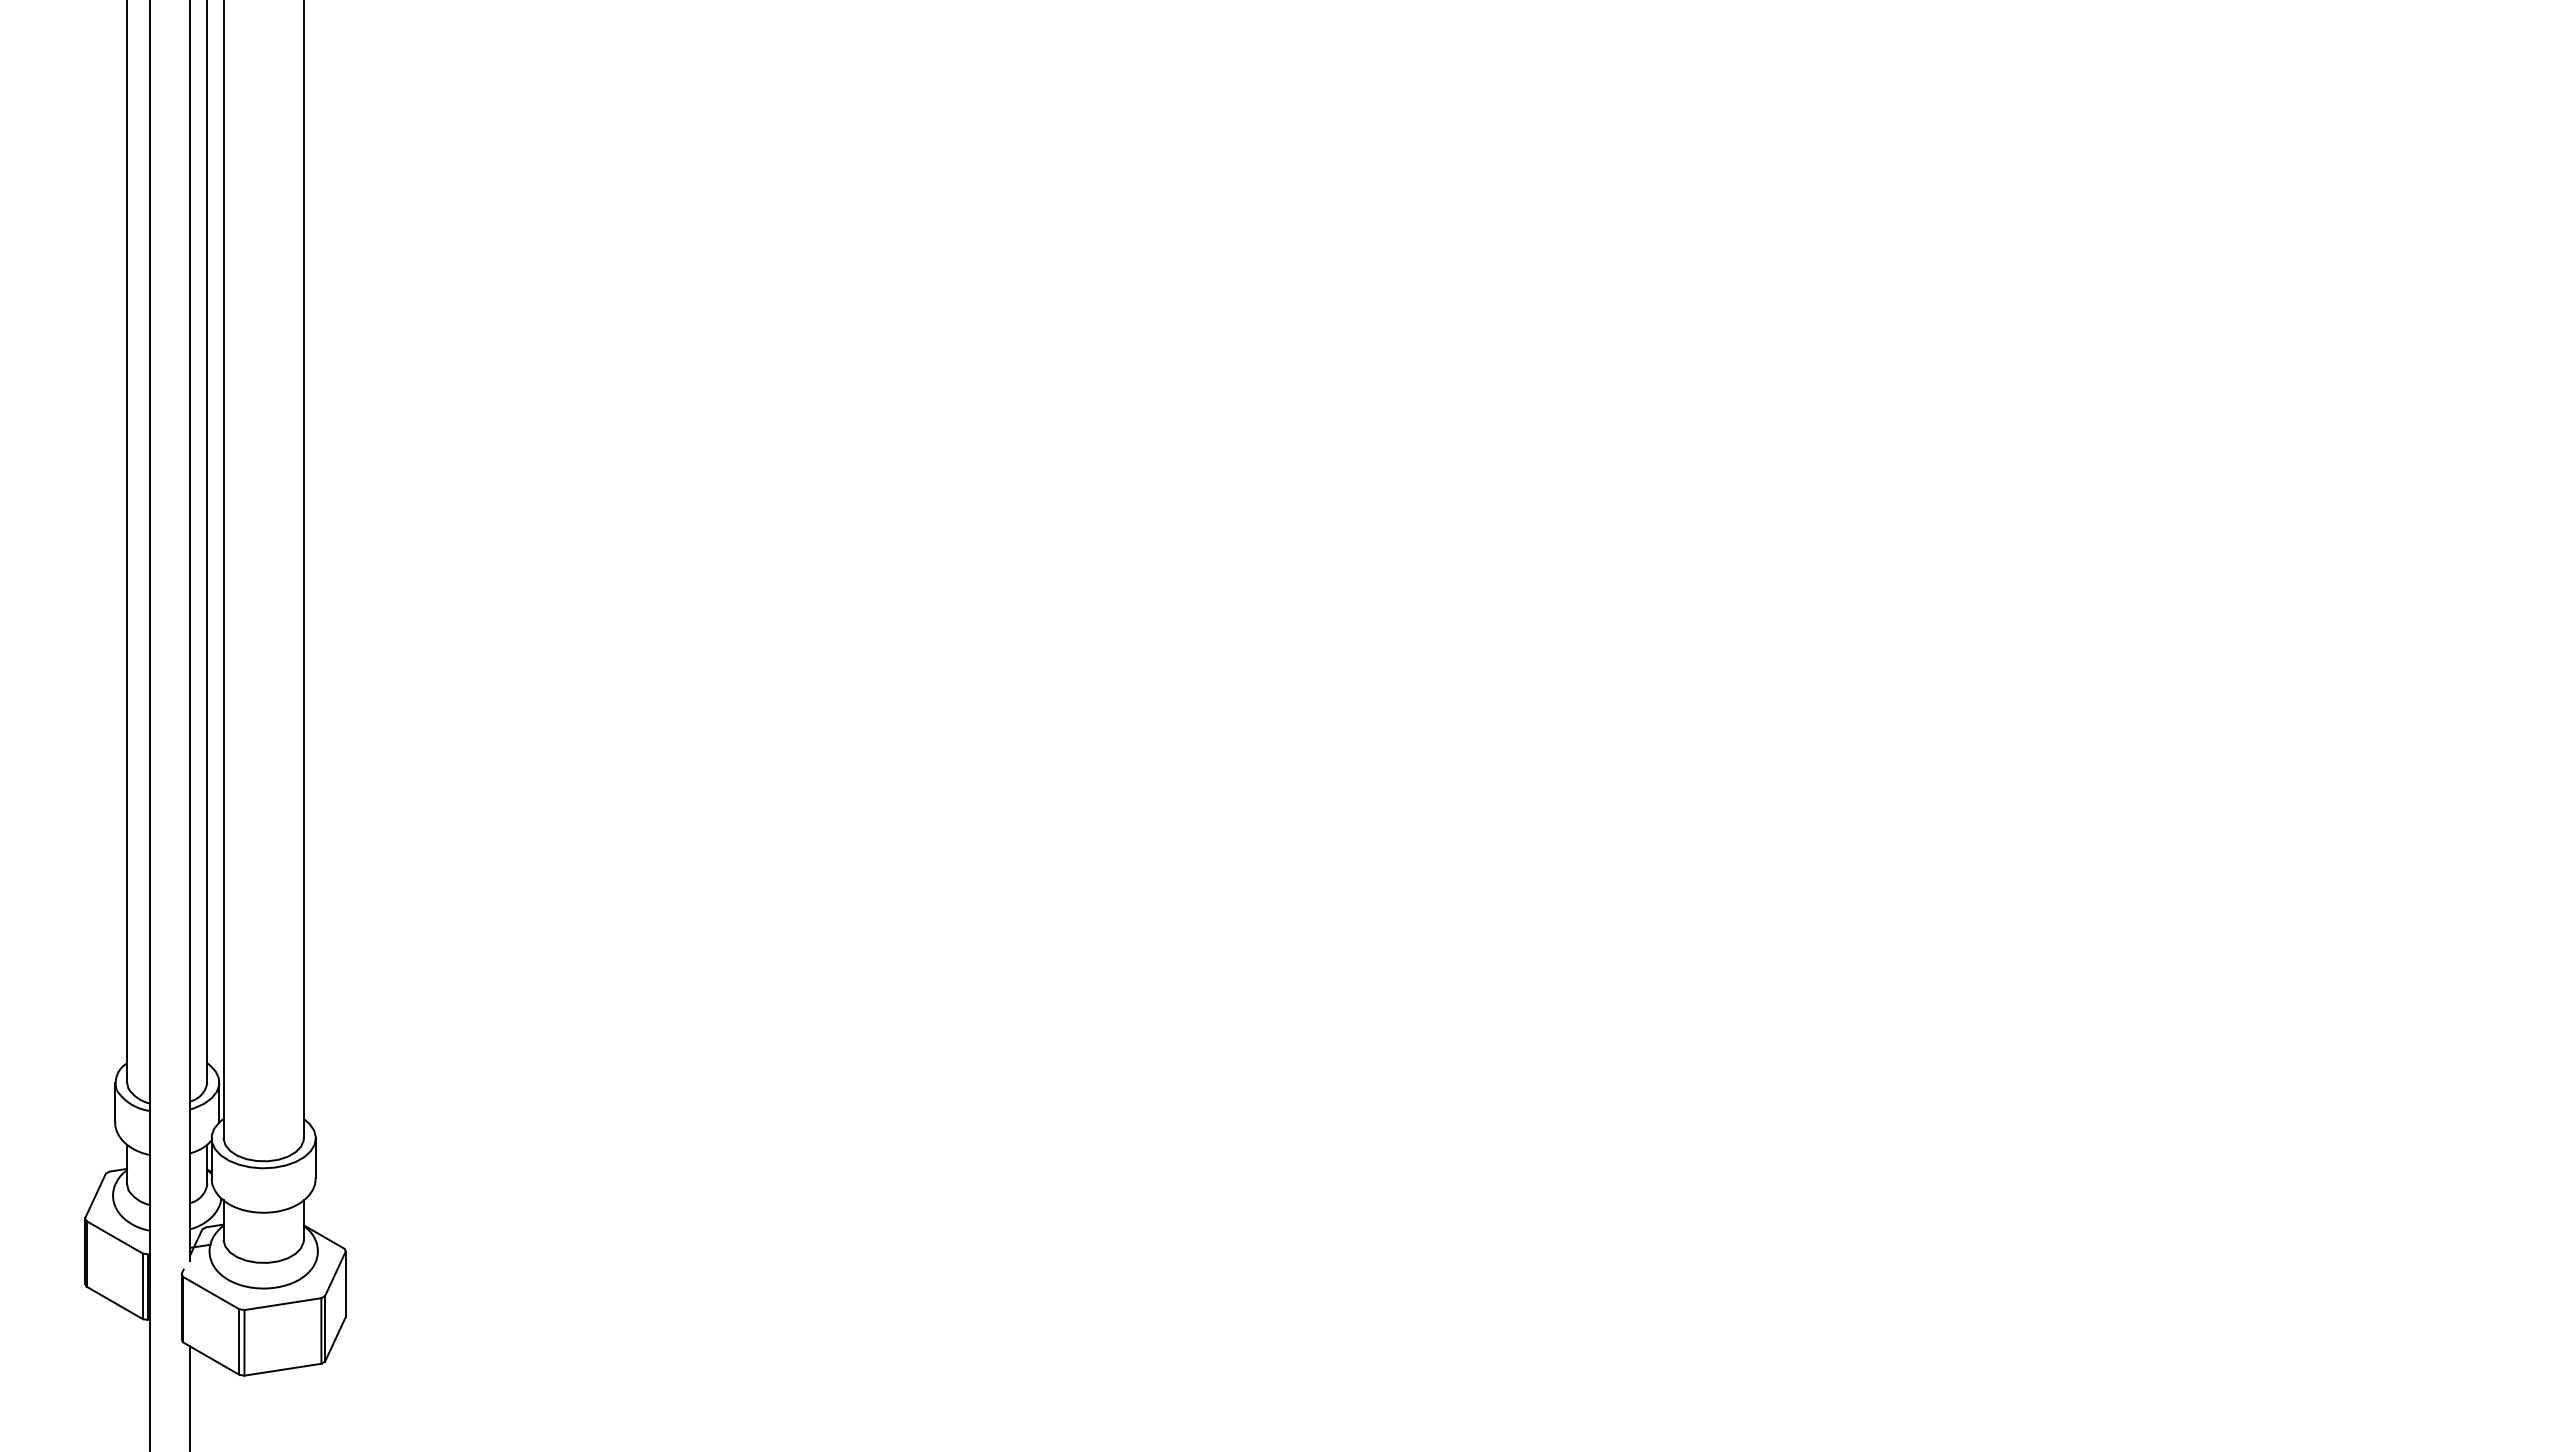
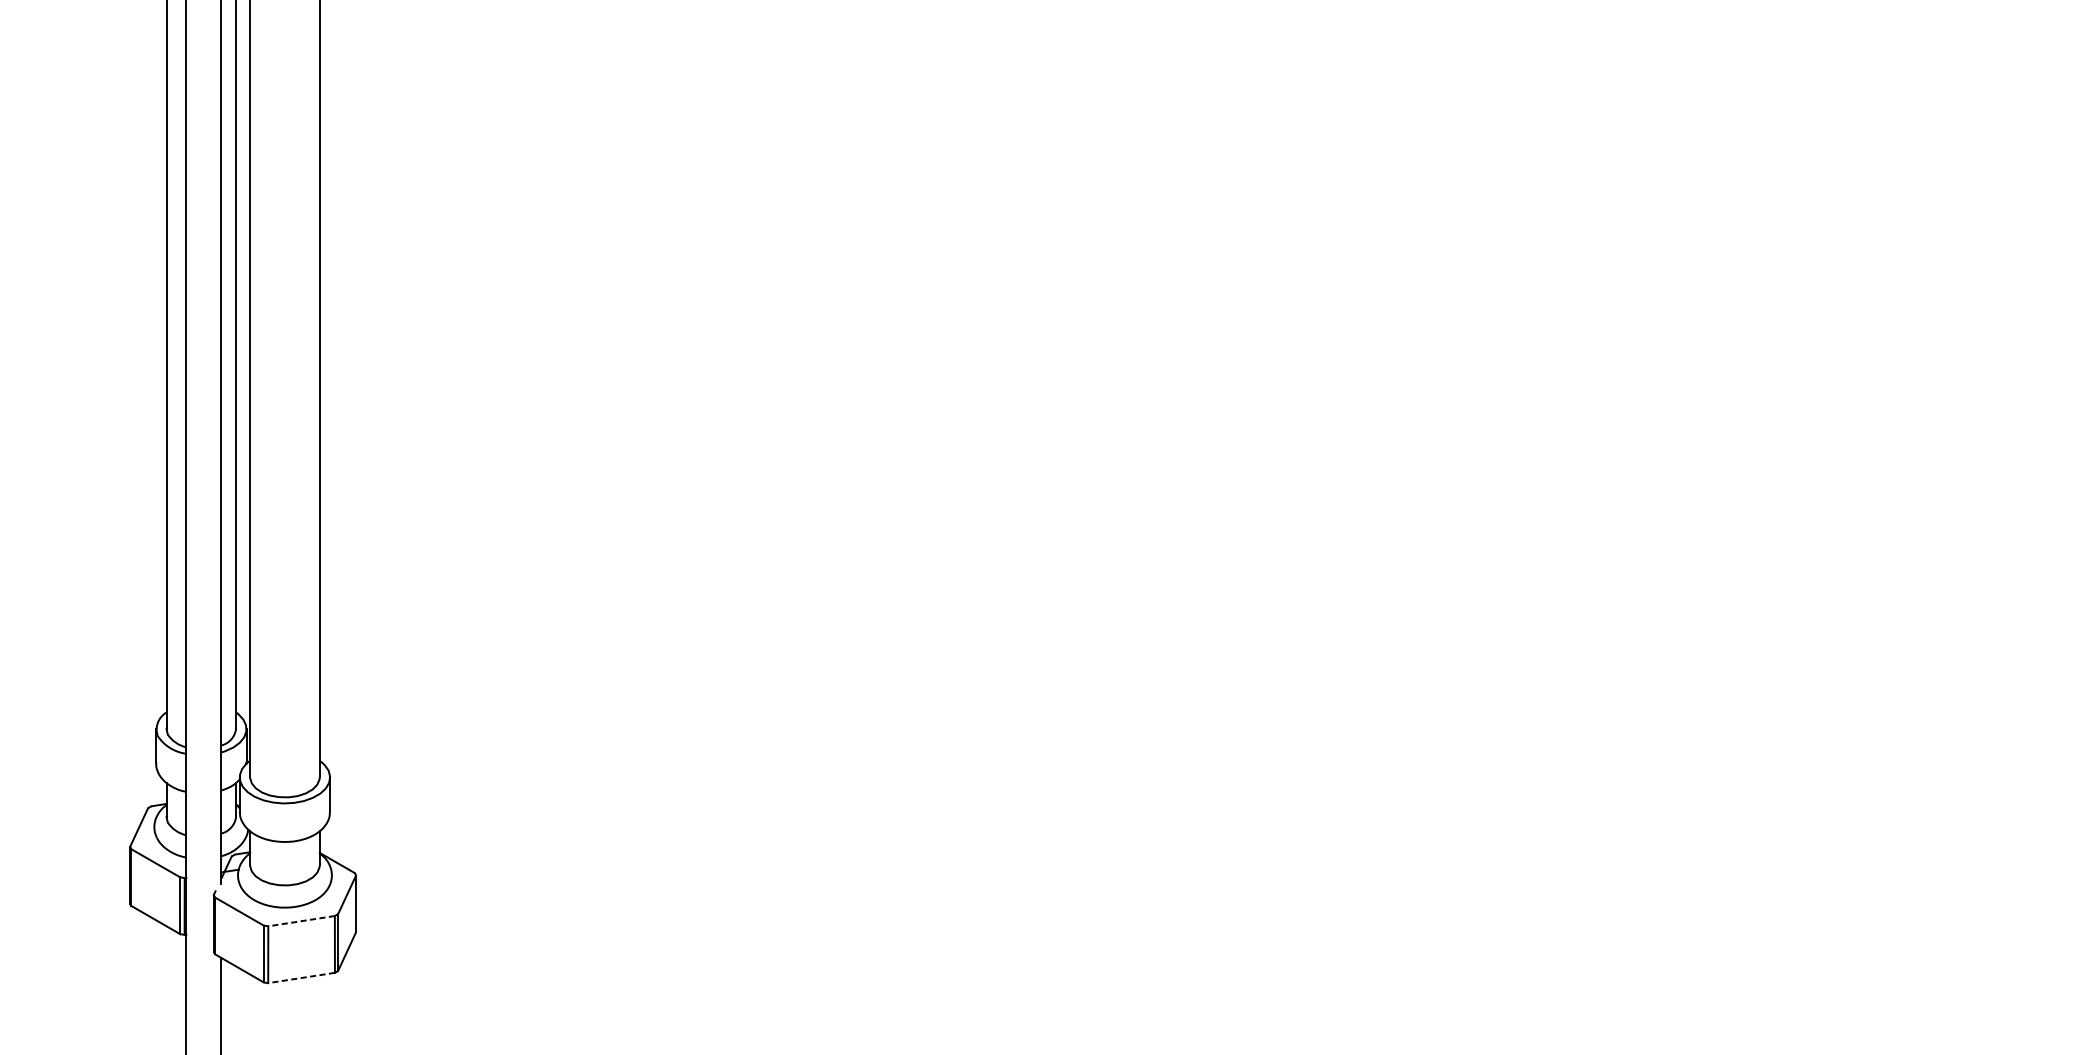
line: (282, 1304) -> (301, 921), solid -> dashed
line: (282, 1369) -> (301, 977), solid -> dashed

